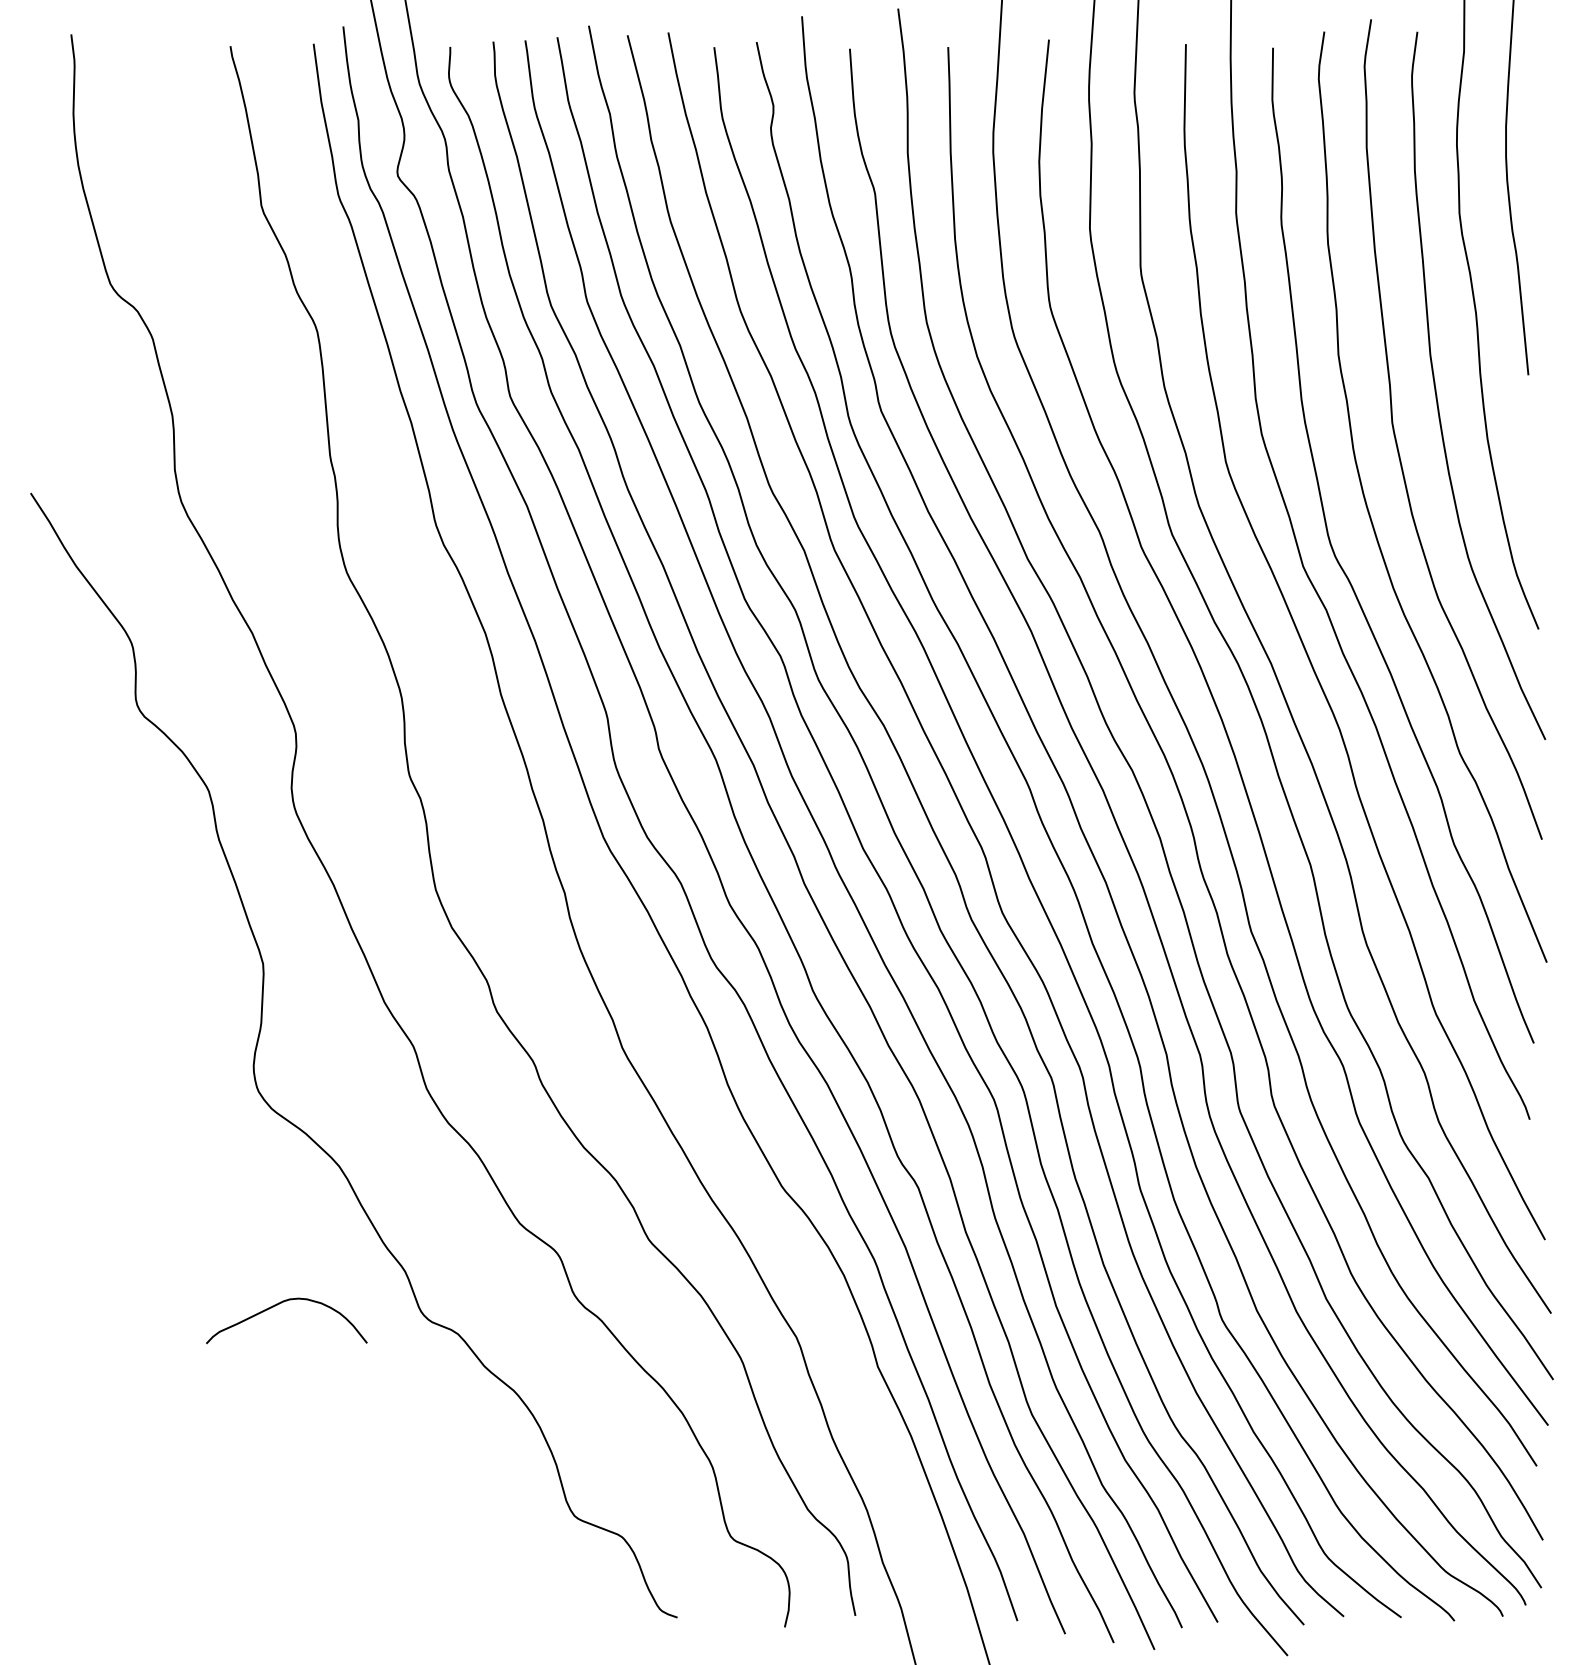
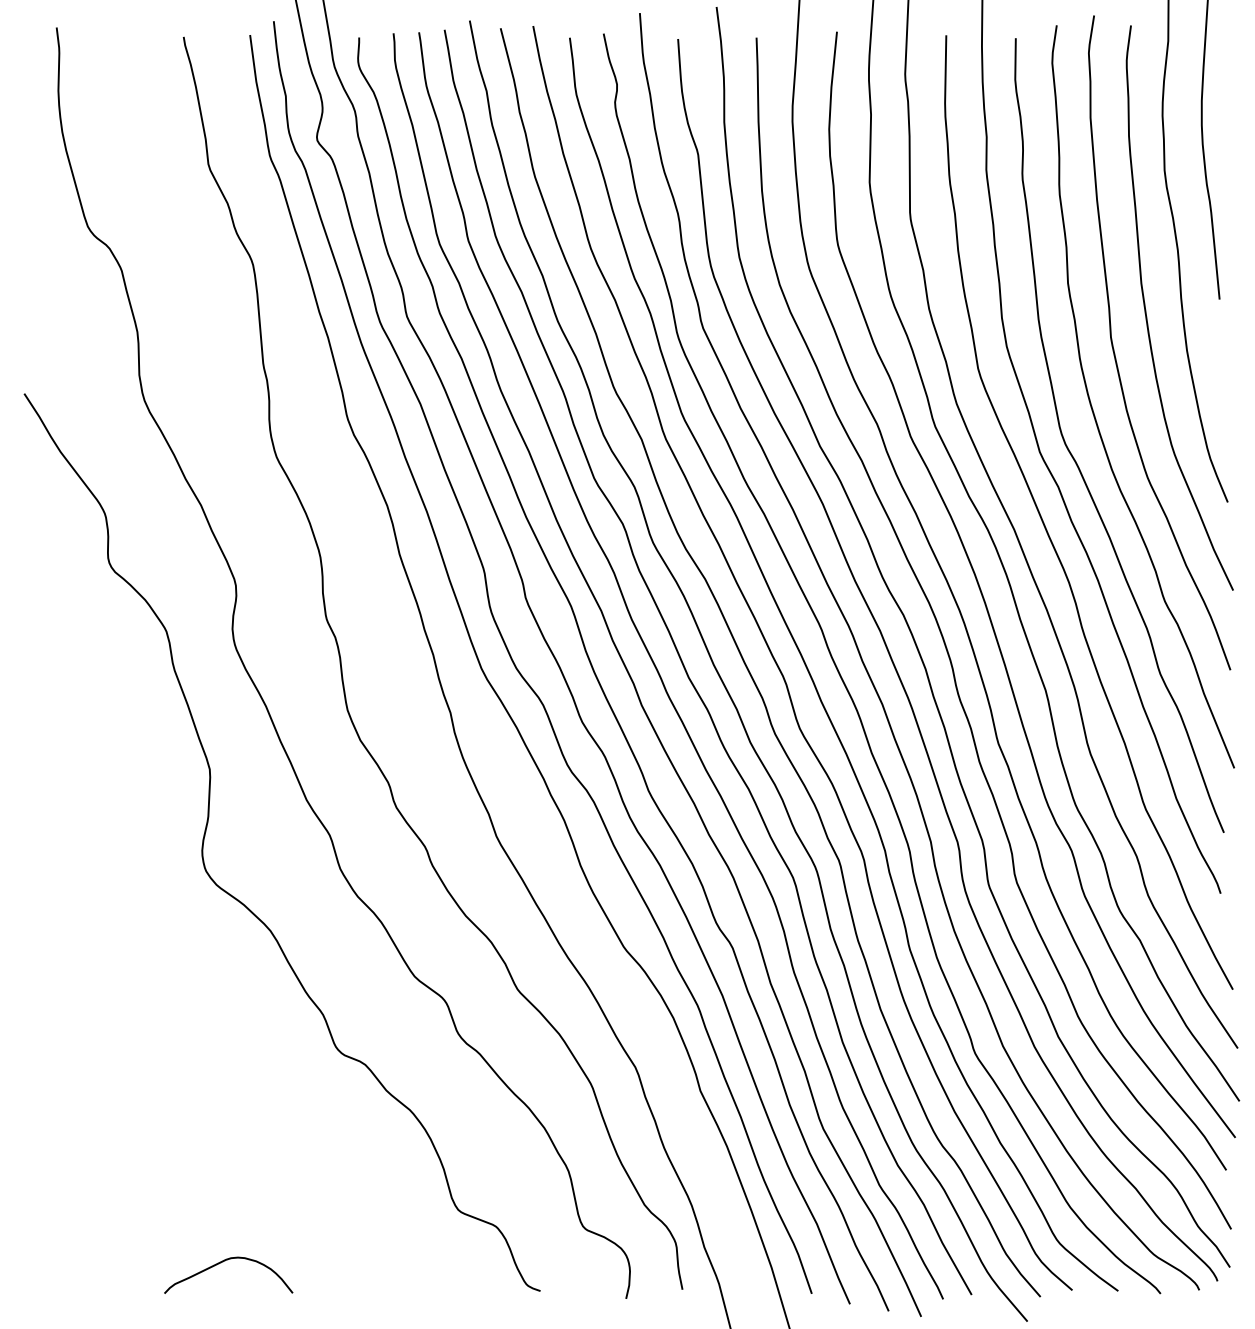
curve: (279, 1304) -> (222, 1262), moved

